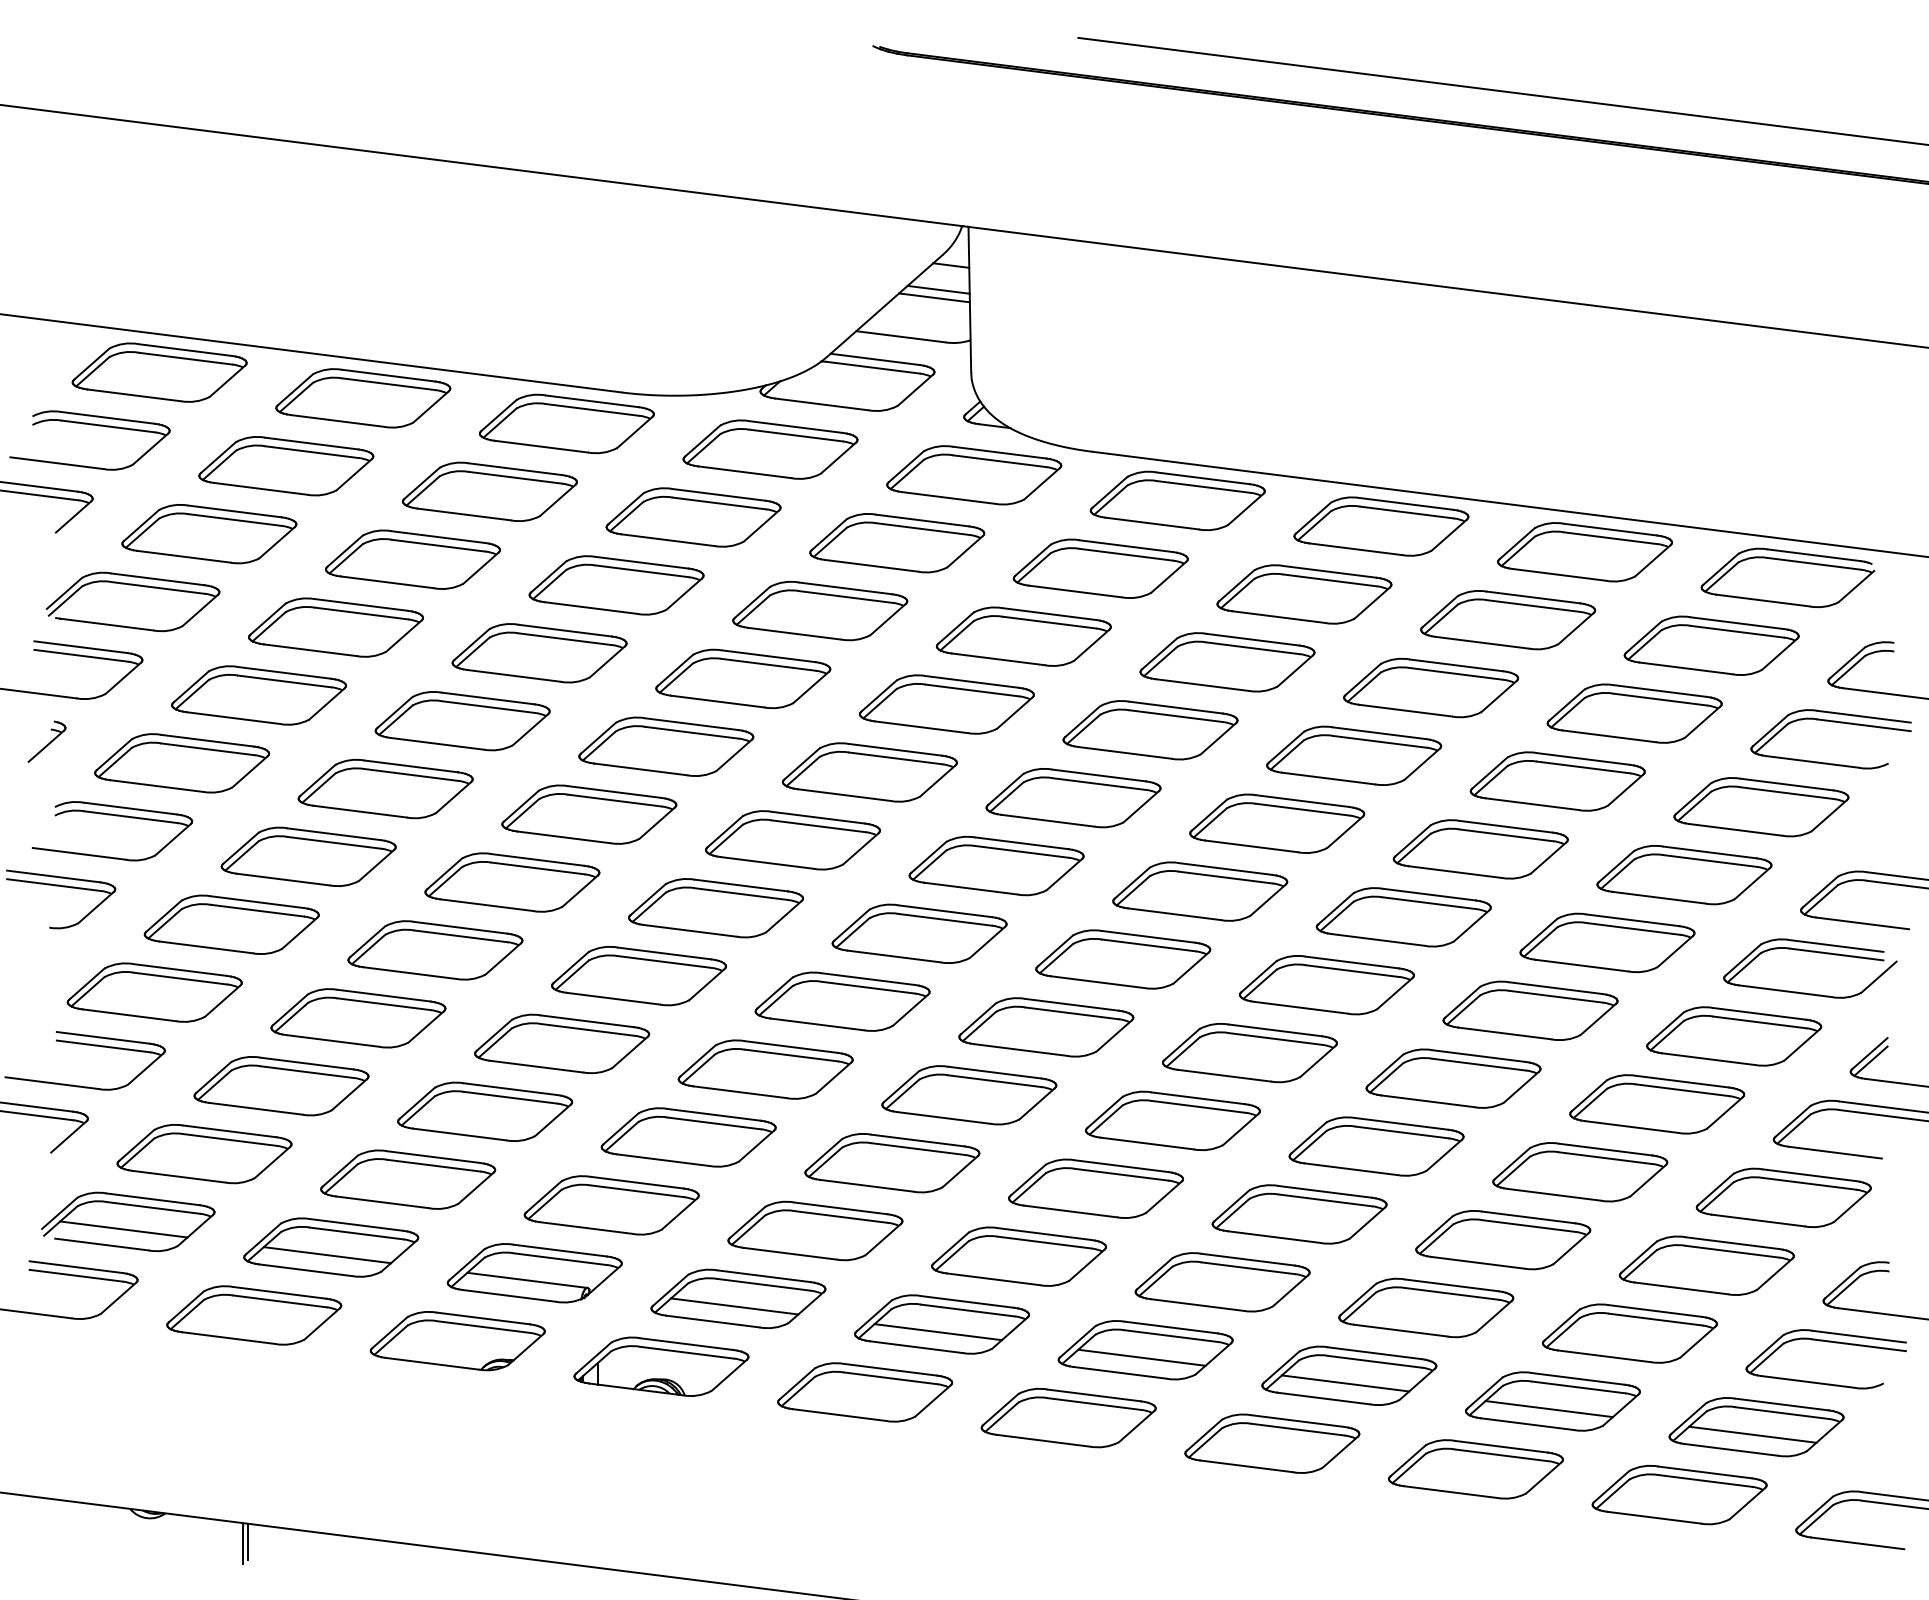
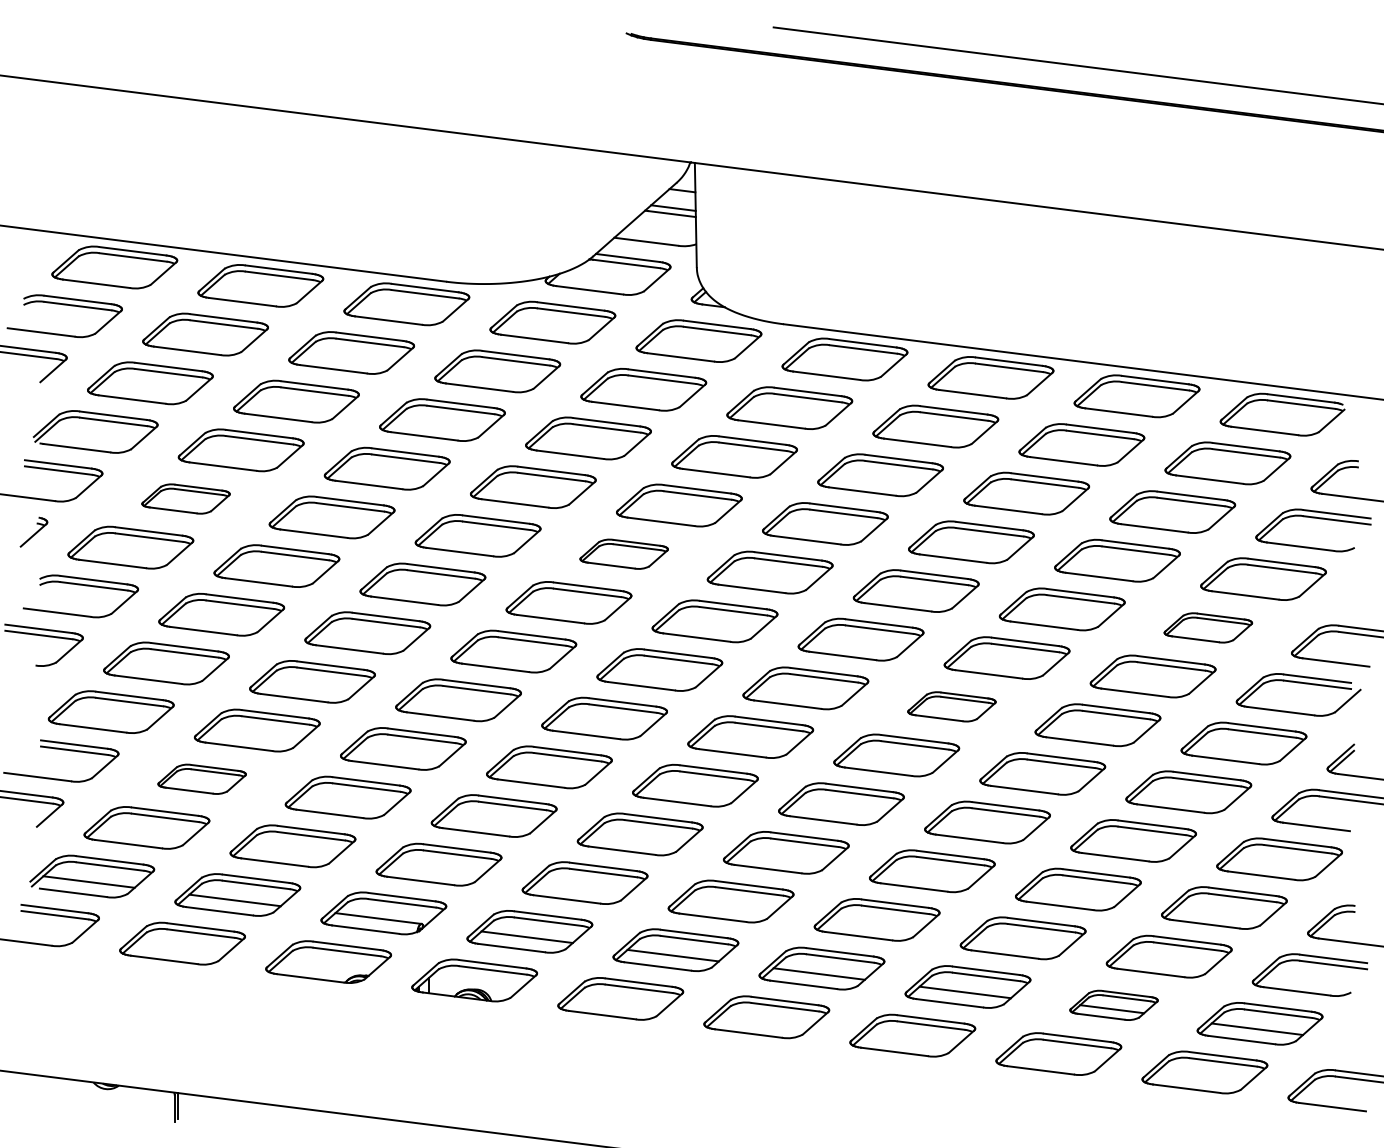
part: (258, 695) -> (185, 499), size x0.7
part: (869, 772) -> (623, 554), size x0.7
part: (1684, 875) -> (1208, 628), size x0.7
part: (1326, 985) -> (951, 707), size x0.7
part: (281, 1086) -> (202, 779), size x0.7
part: (1552, 1401) -> (1113, 1005), size x0.7

